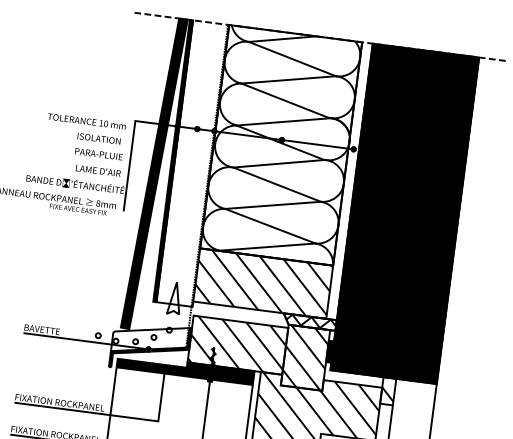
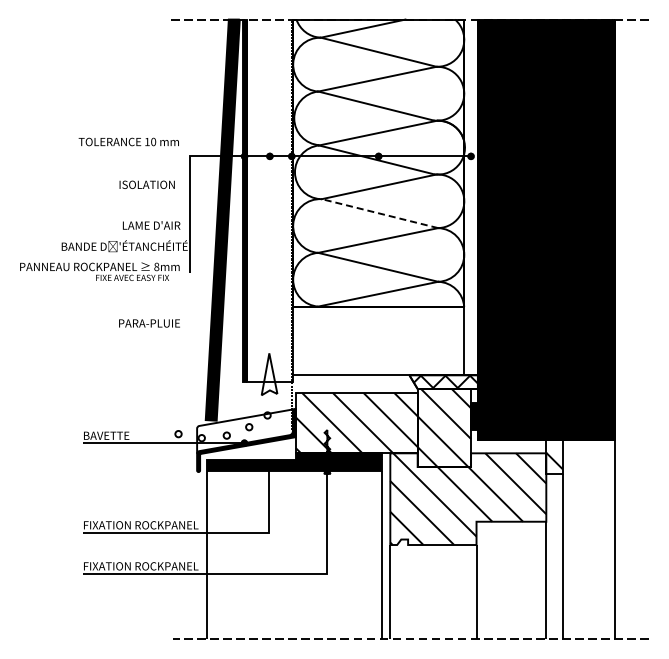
text: (86, 121) -> (128, 141), moved
text: (98, 154) -> (149, 323), moved
line: (277, 184) -> (380, 213), solid -> dashed
hatch: (263, 283) -> (378, 340), removed

